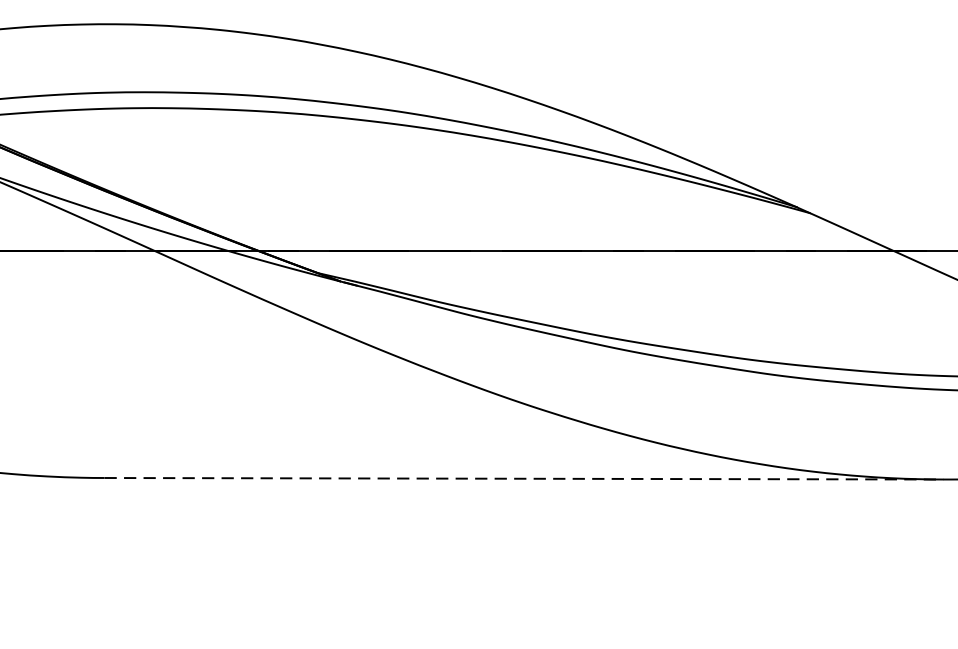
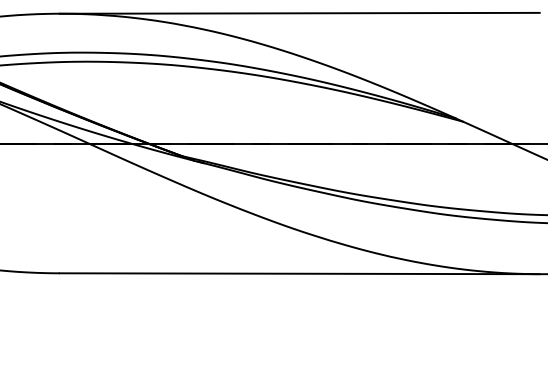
line: (523, 22) -> (299, 12), added
line: (523, 478) -> (299, 273), dashed -> solid

